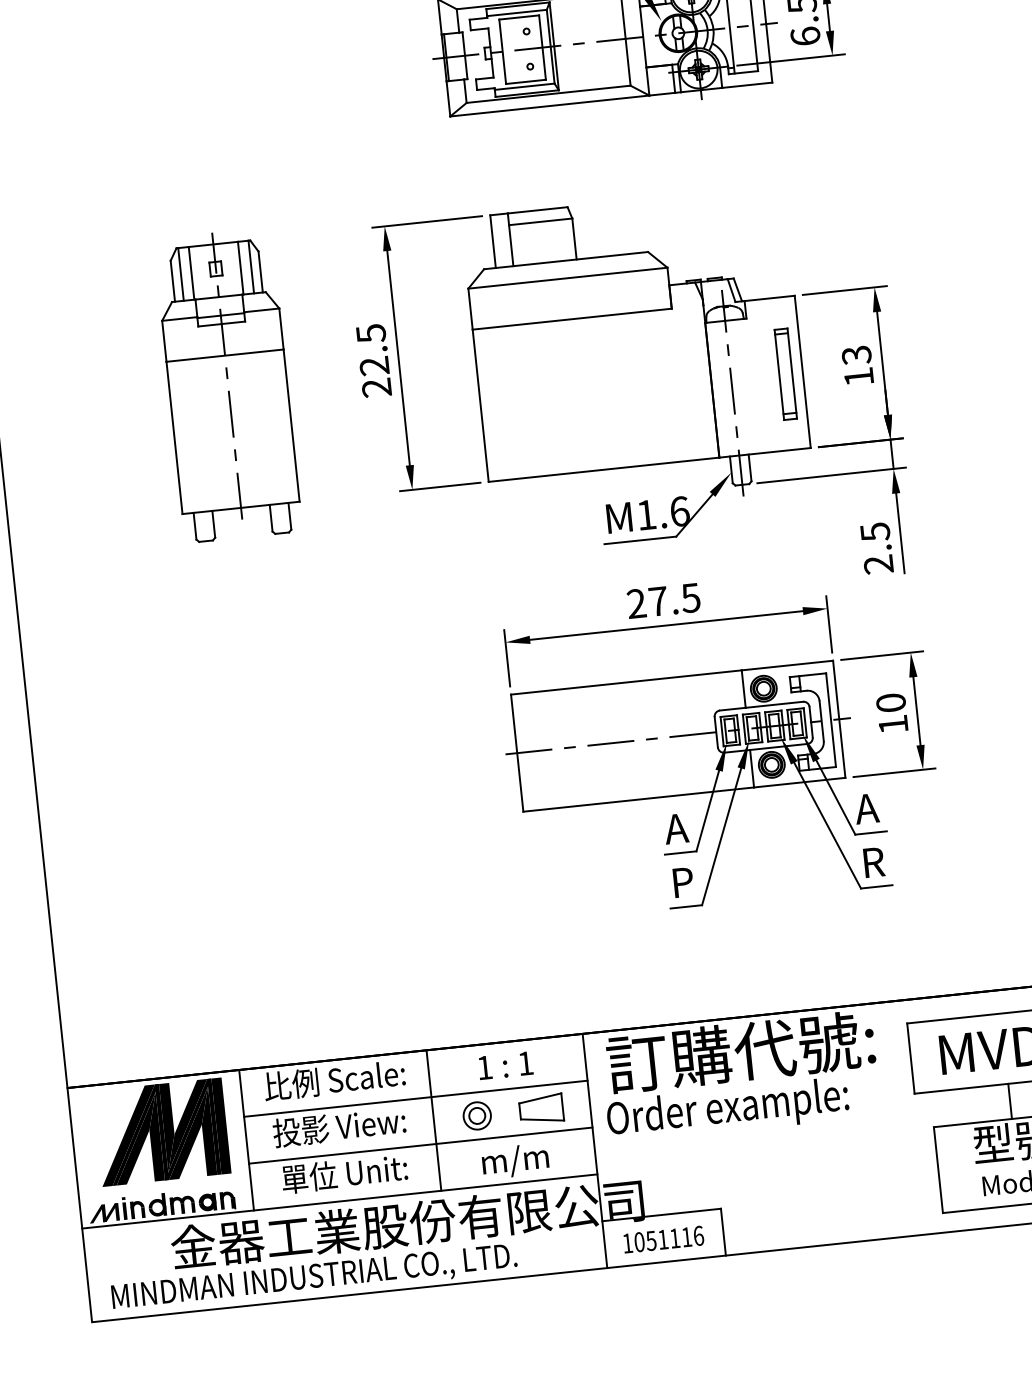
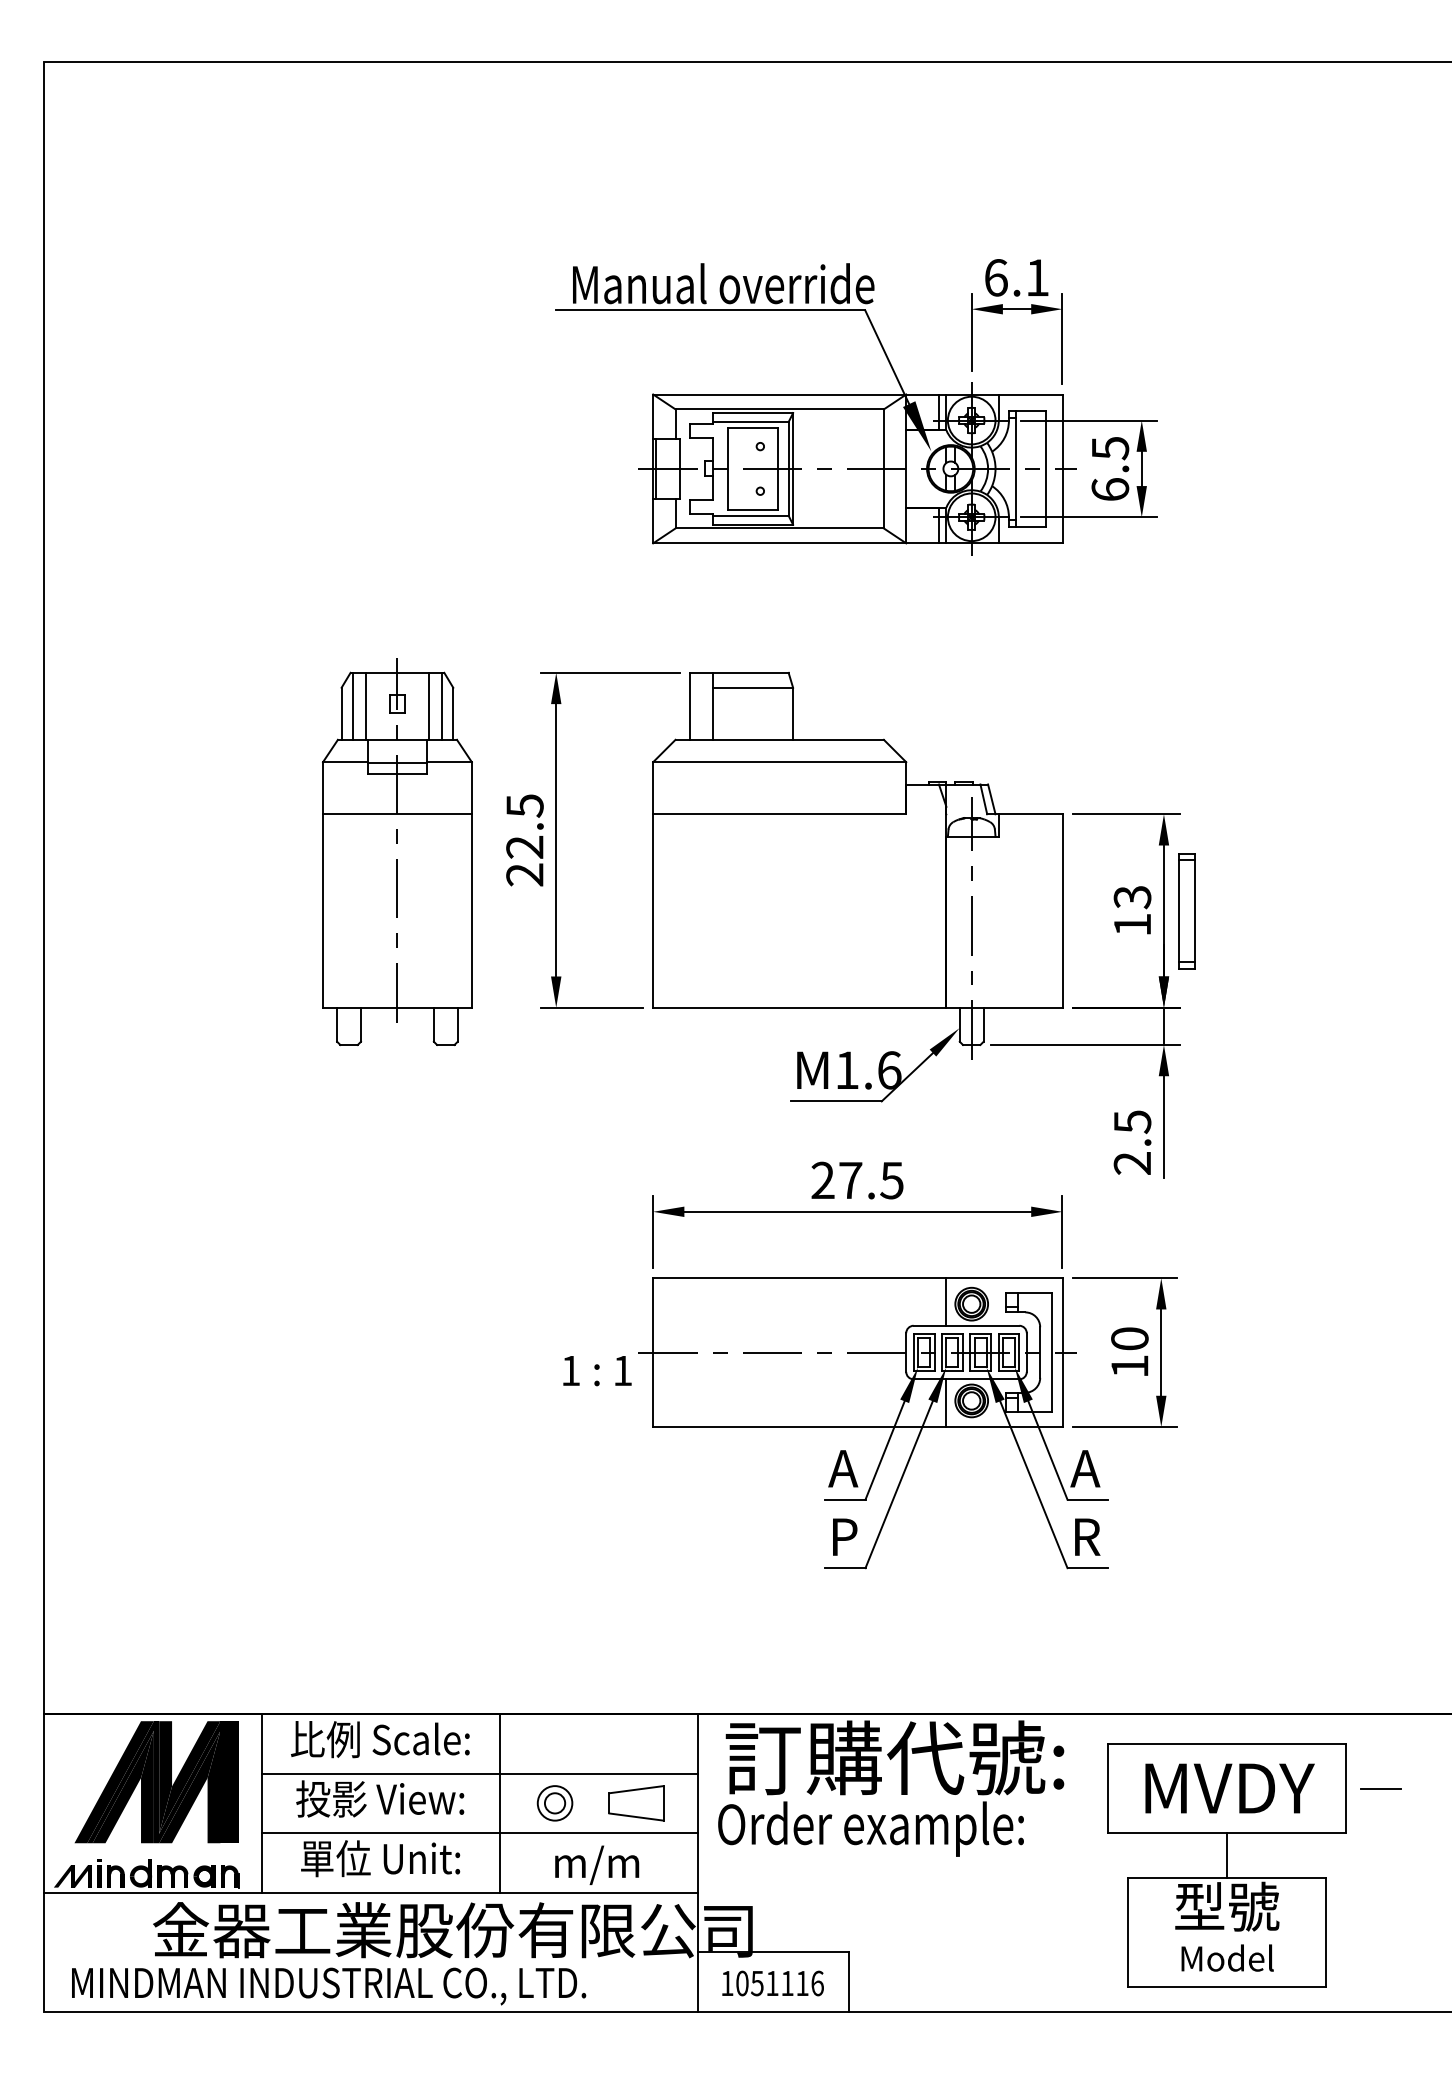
part: (785, 374) -> (1186, 911), moved
part: (228, 384) -> (397, 851), moved
text: (505, 1066) -> (597, 1371), moved

